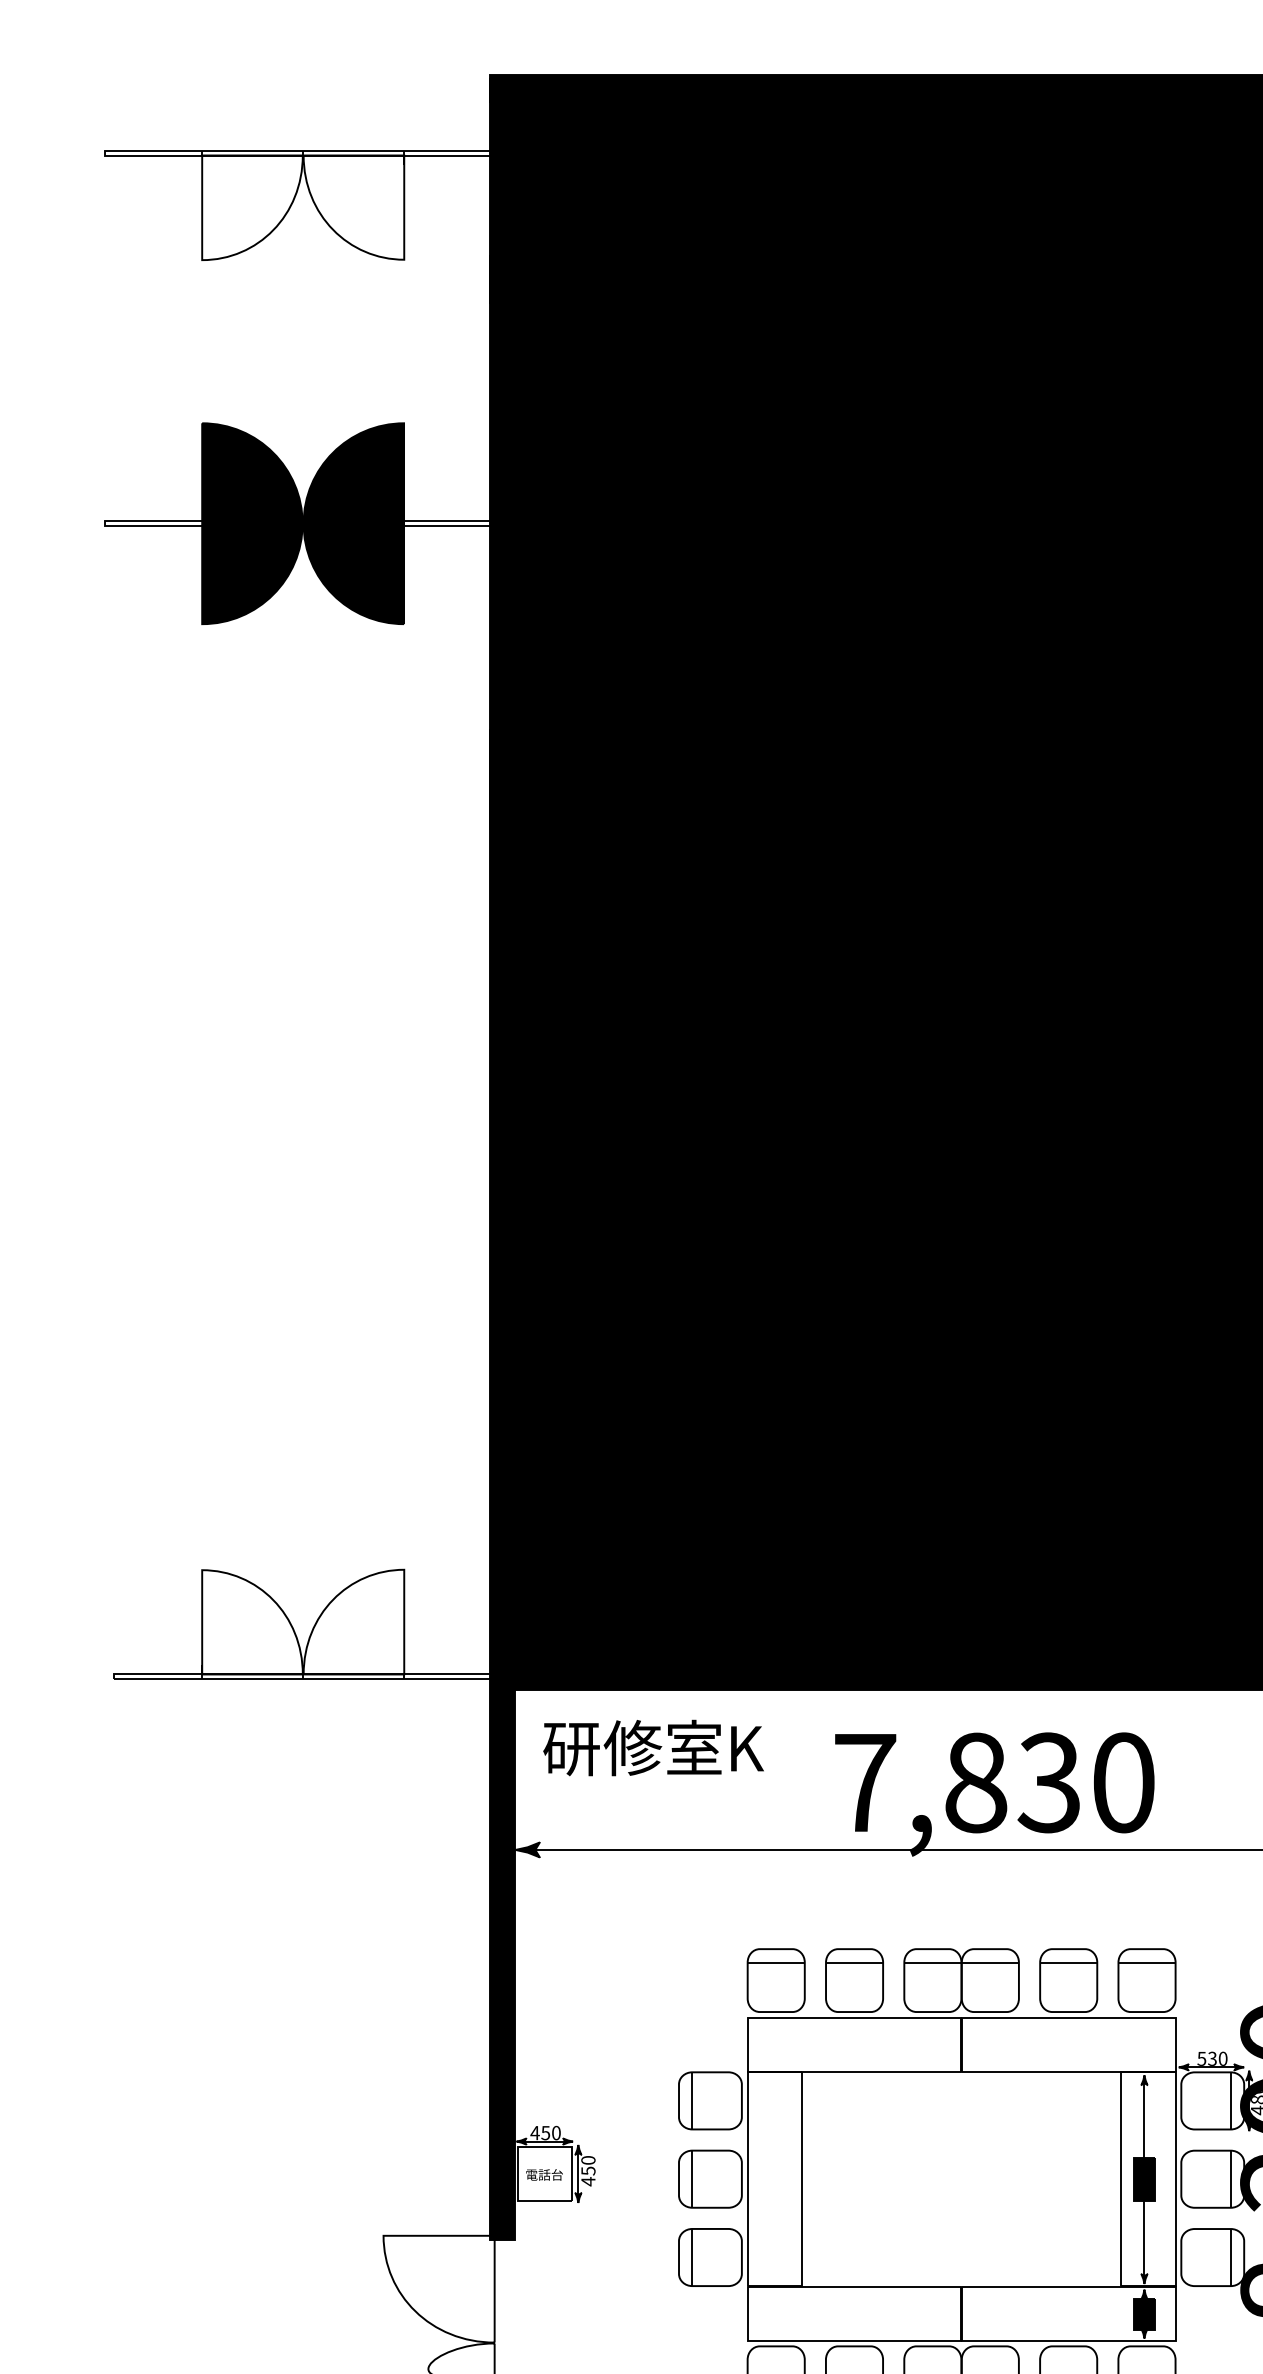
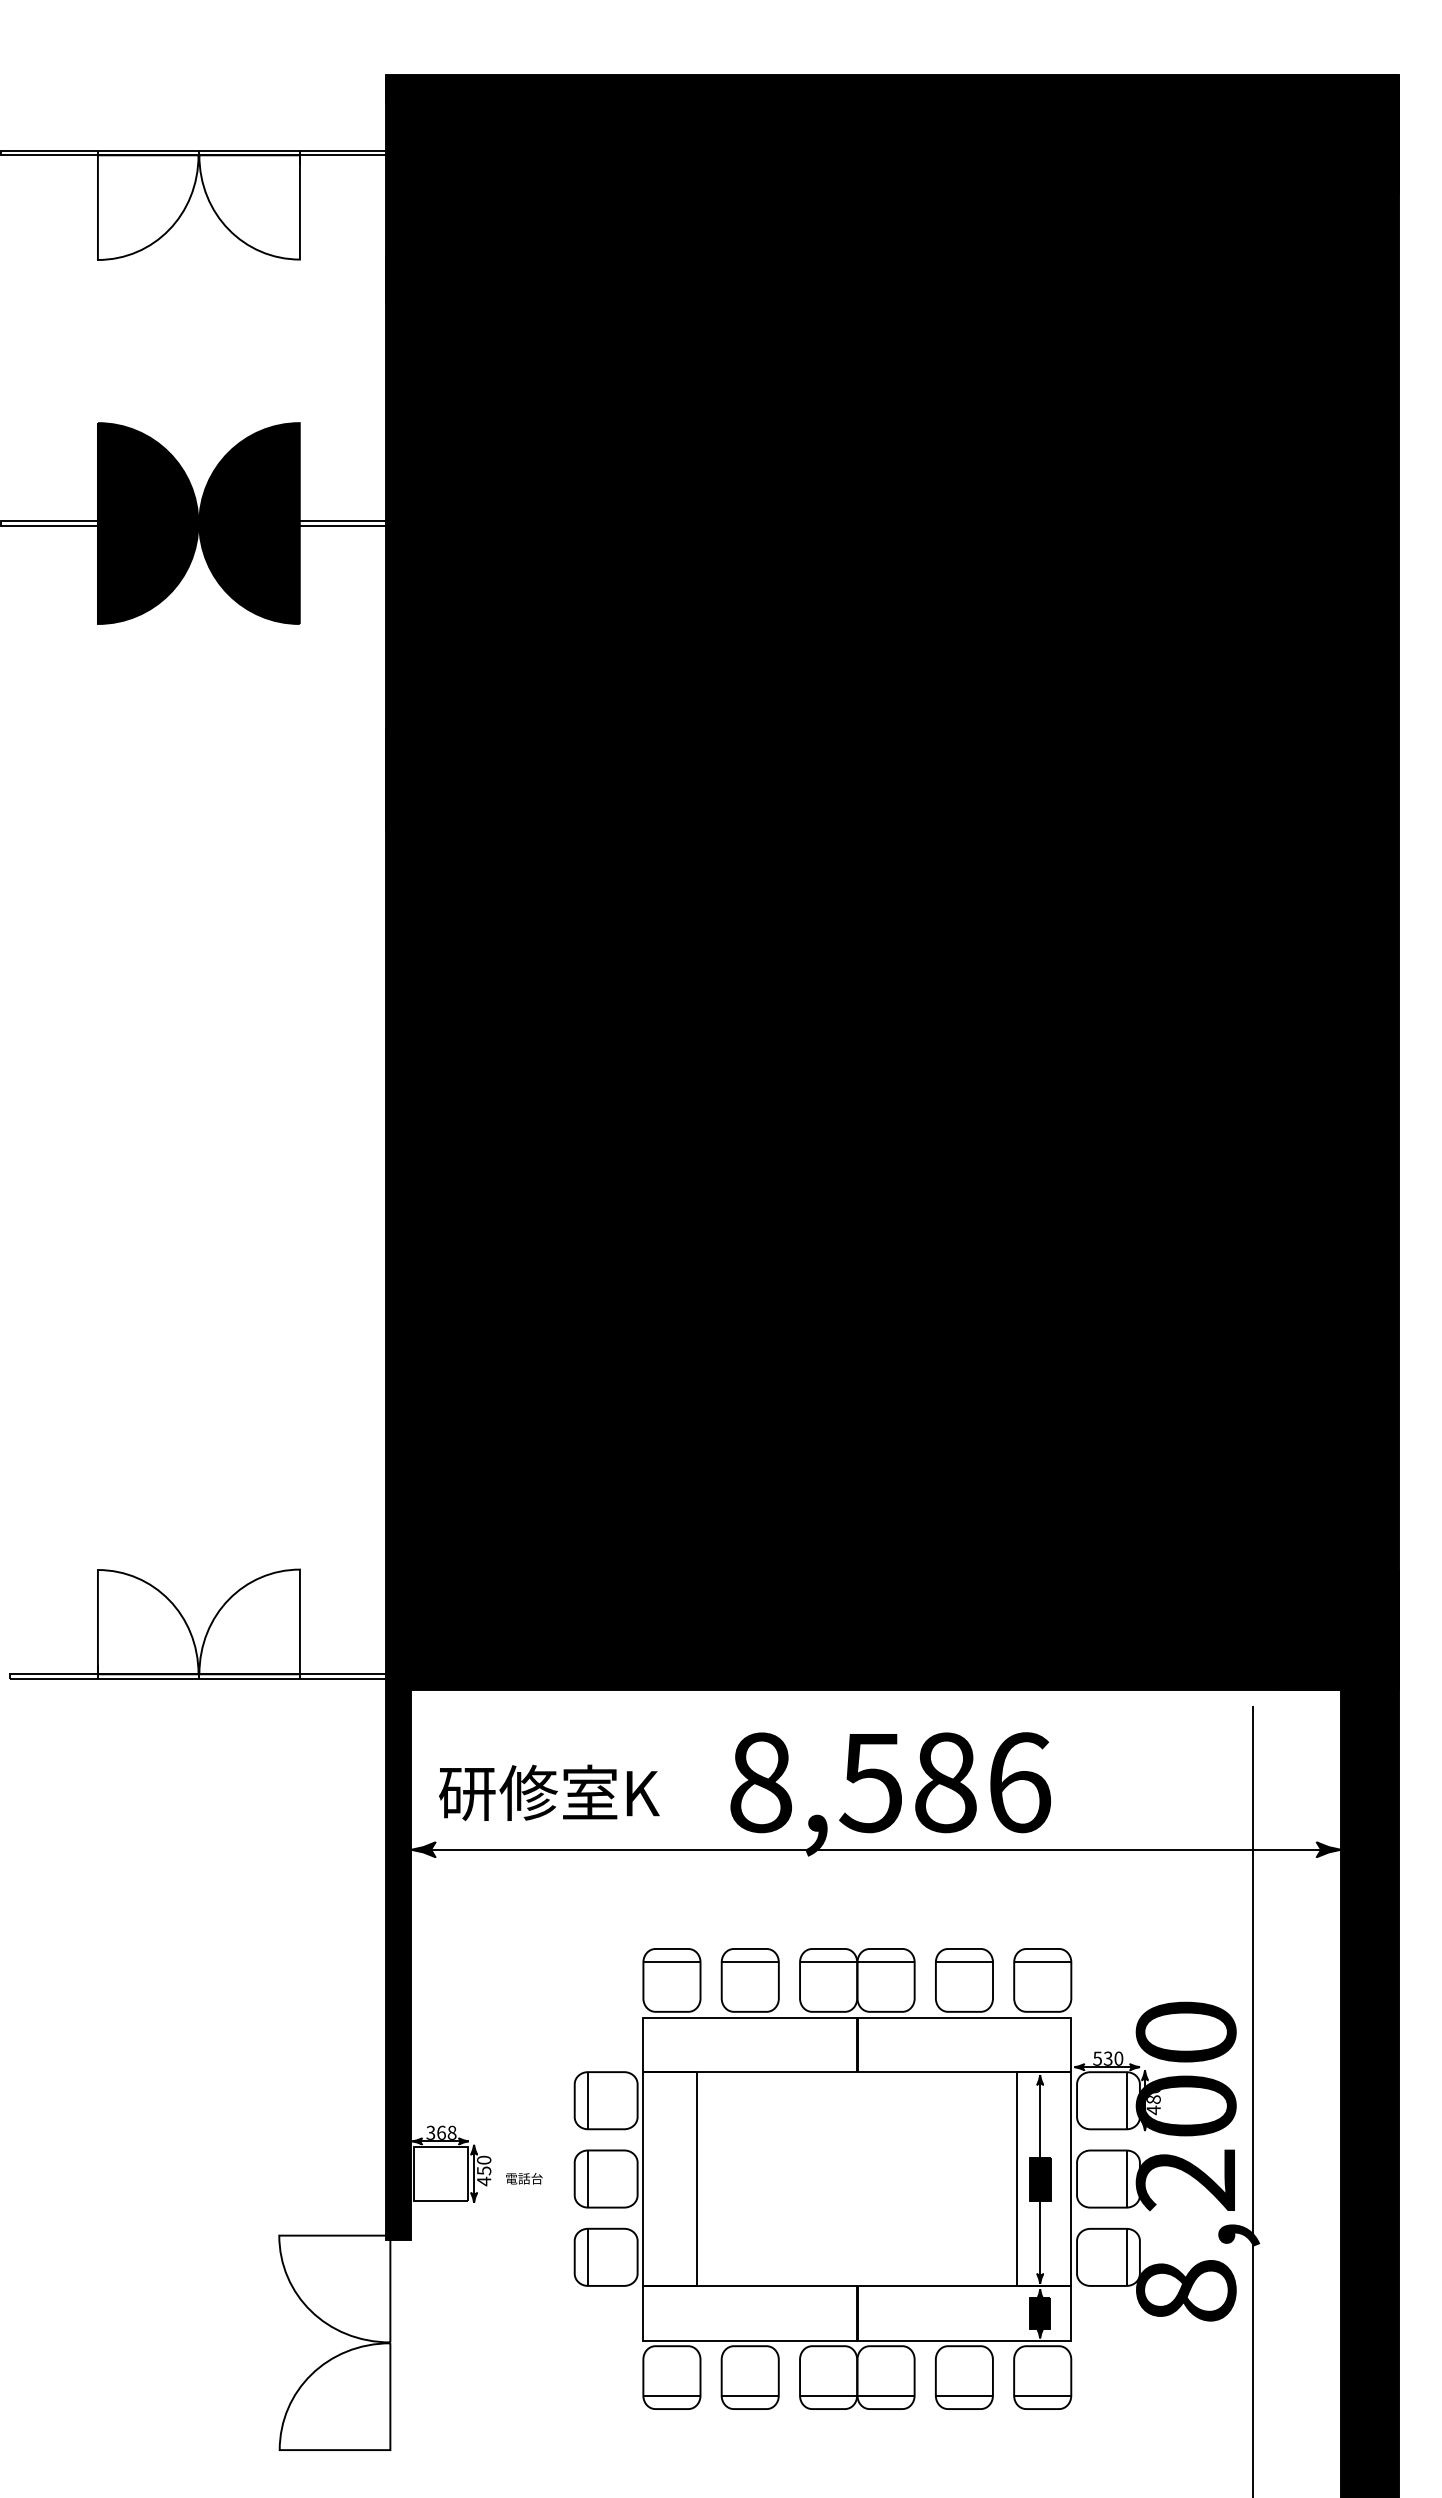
text: (653, 1747) -> (549, 1792), moved
text: (994, 1782) -> (890, 1782), 7,830 -> 8,586
text: (545, 2132) -> (441, 2132), 450 -> 368
text: (544, 2174) -> (524, 2178), moved

